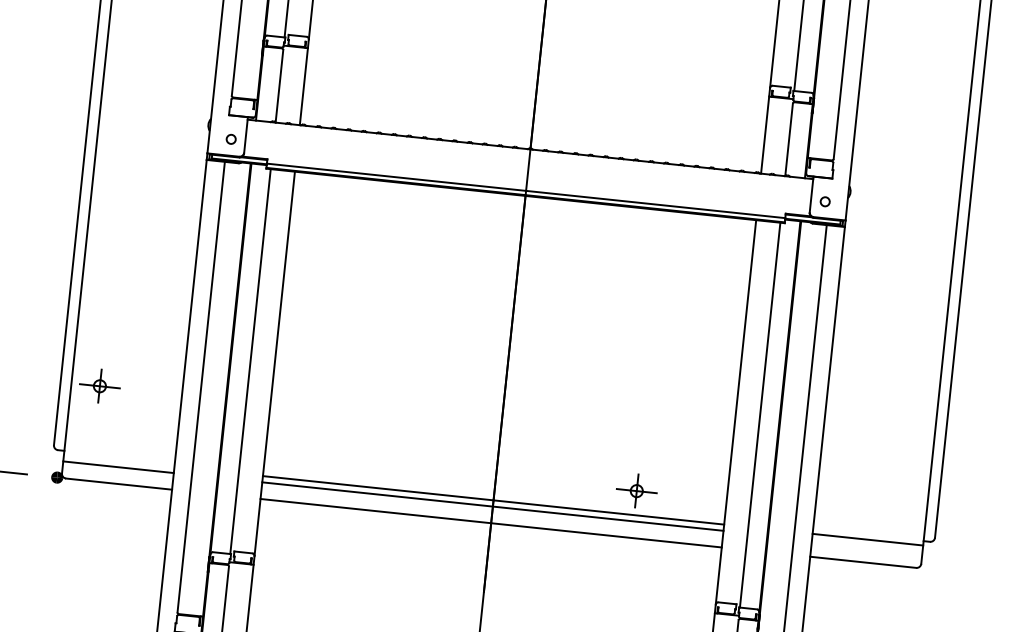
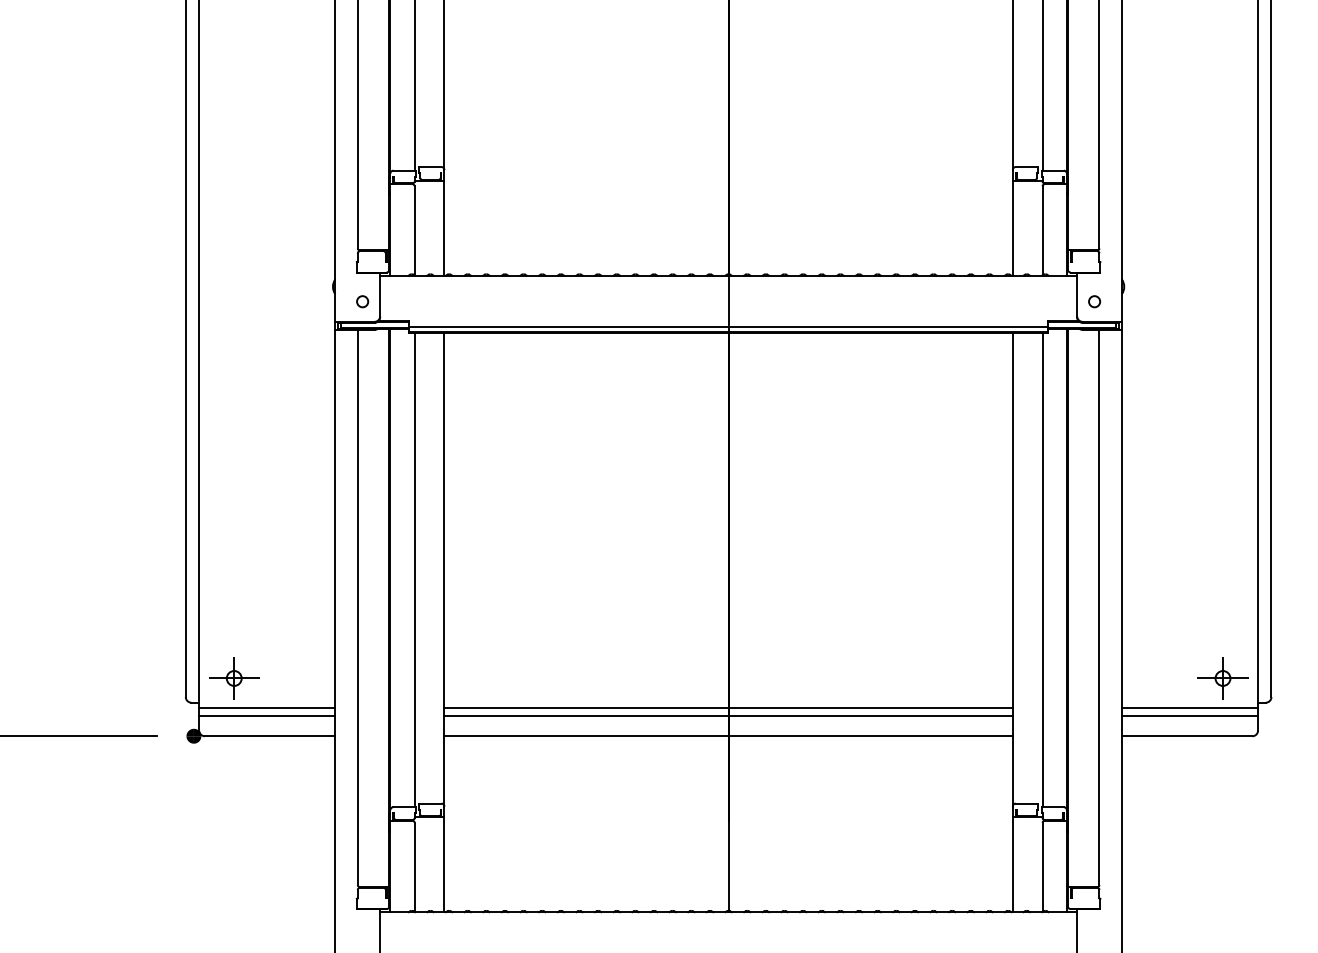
part: (100, 386) -> (234, 678), moved
line: (119, 461) -> (267, 708), added
part: (636, 491) -> (1222, 678), moved
line: (866, 545) -> (1189, 715), added

